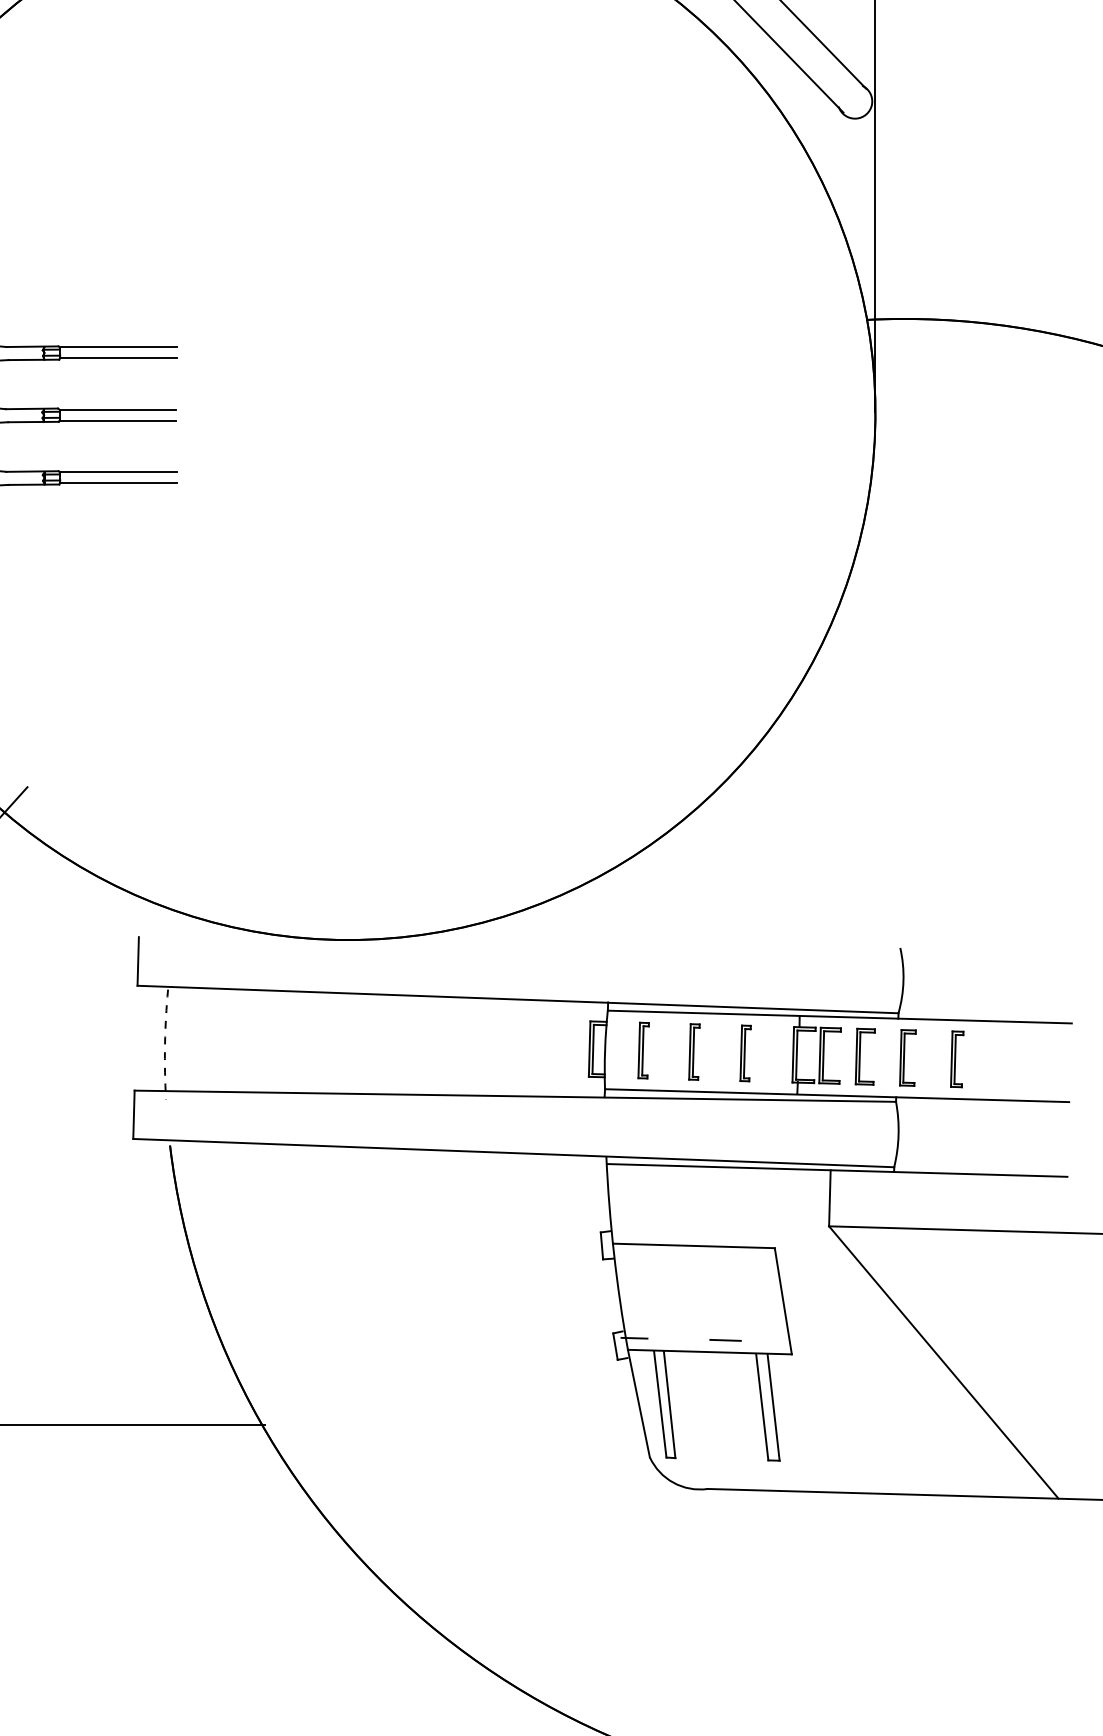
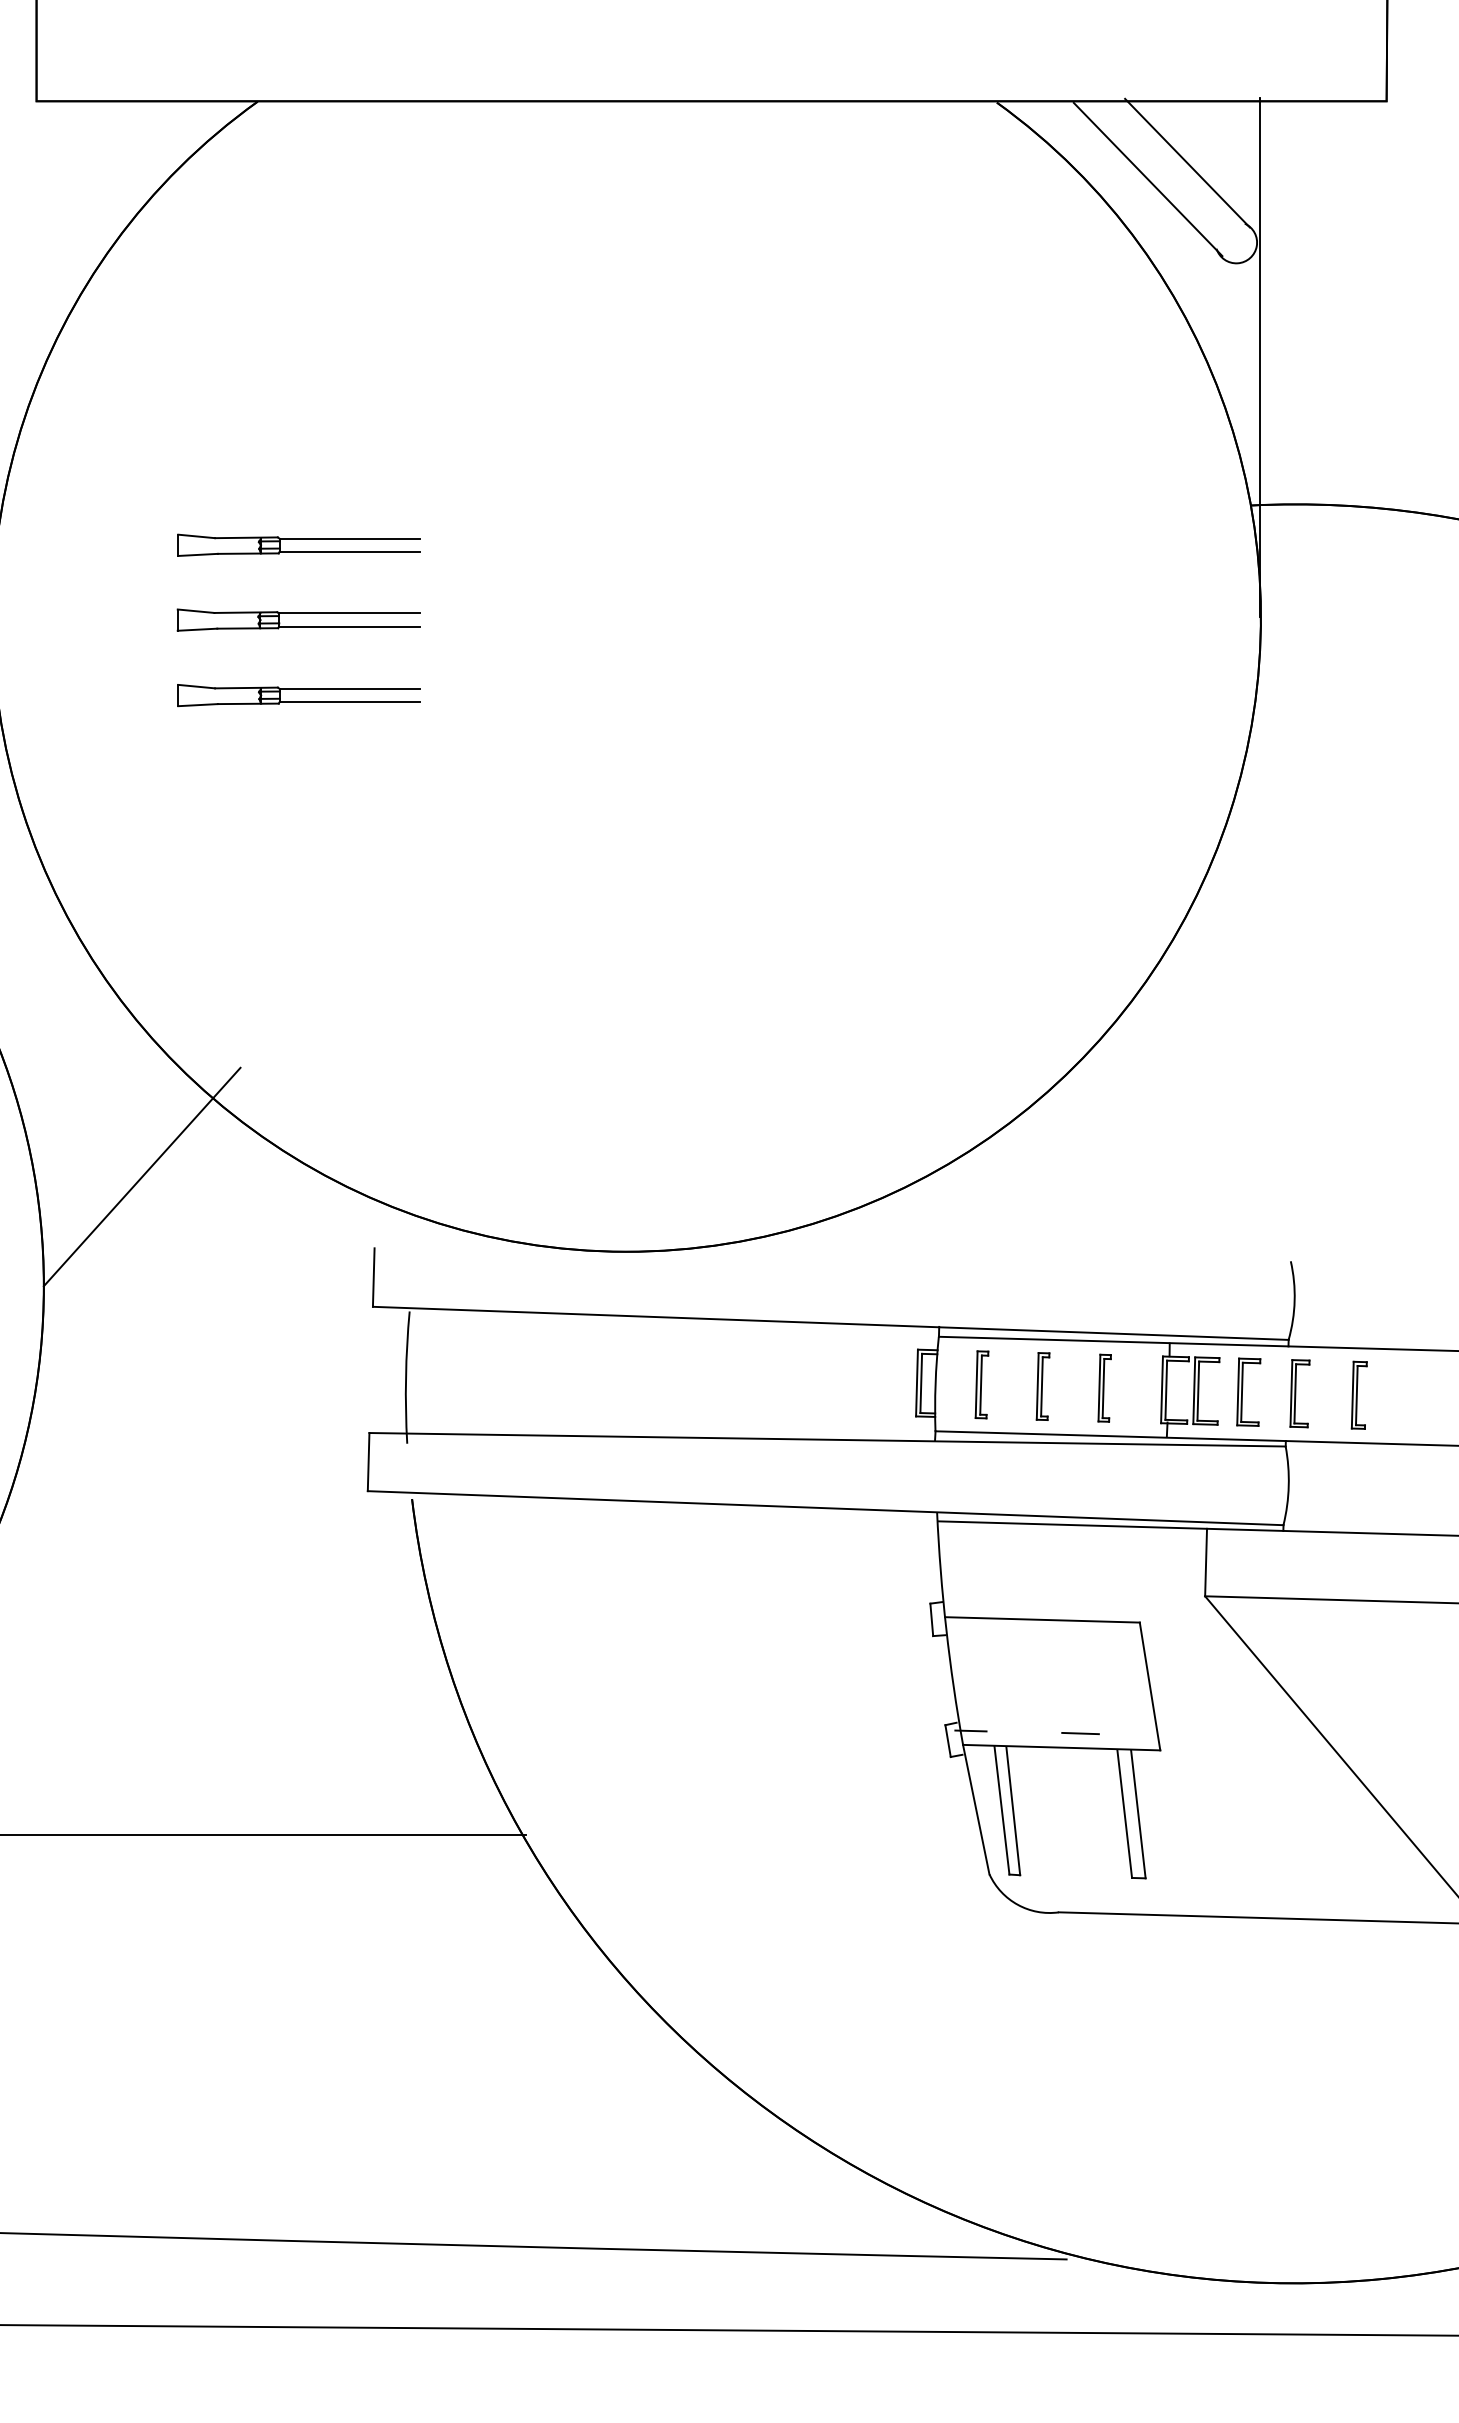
arc: (165, 1044) -> (406, 1377), dashed -> solid

